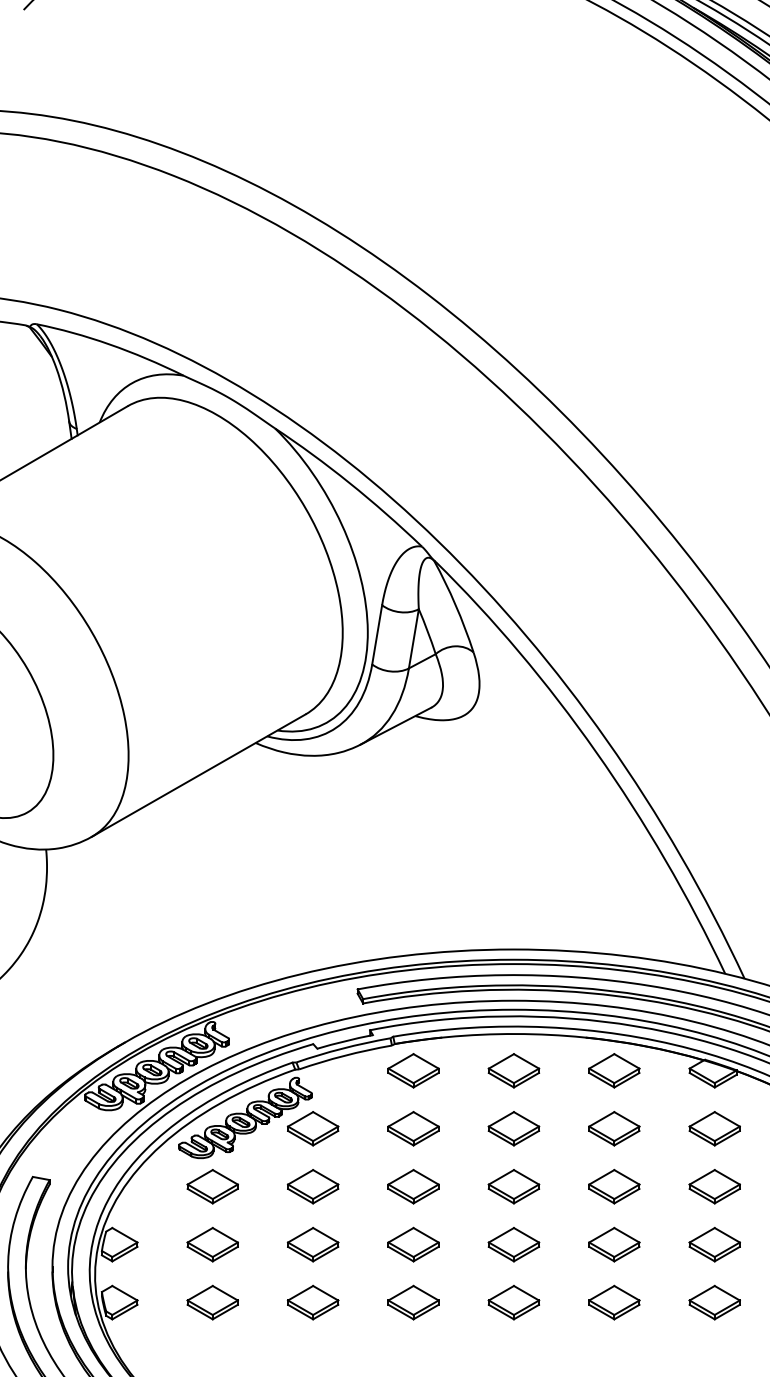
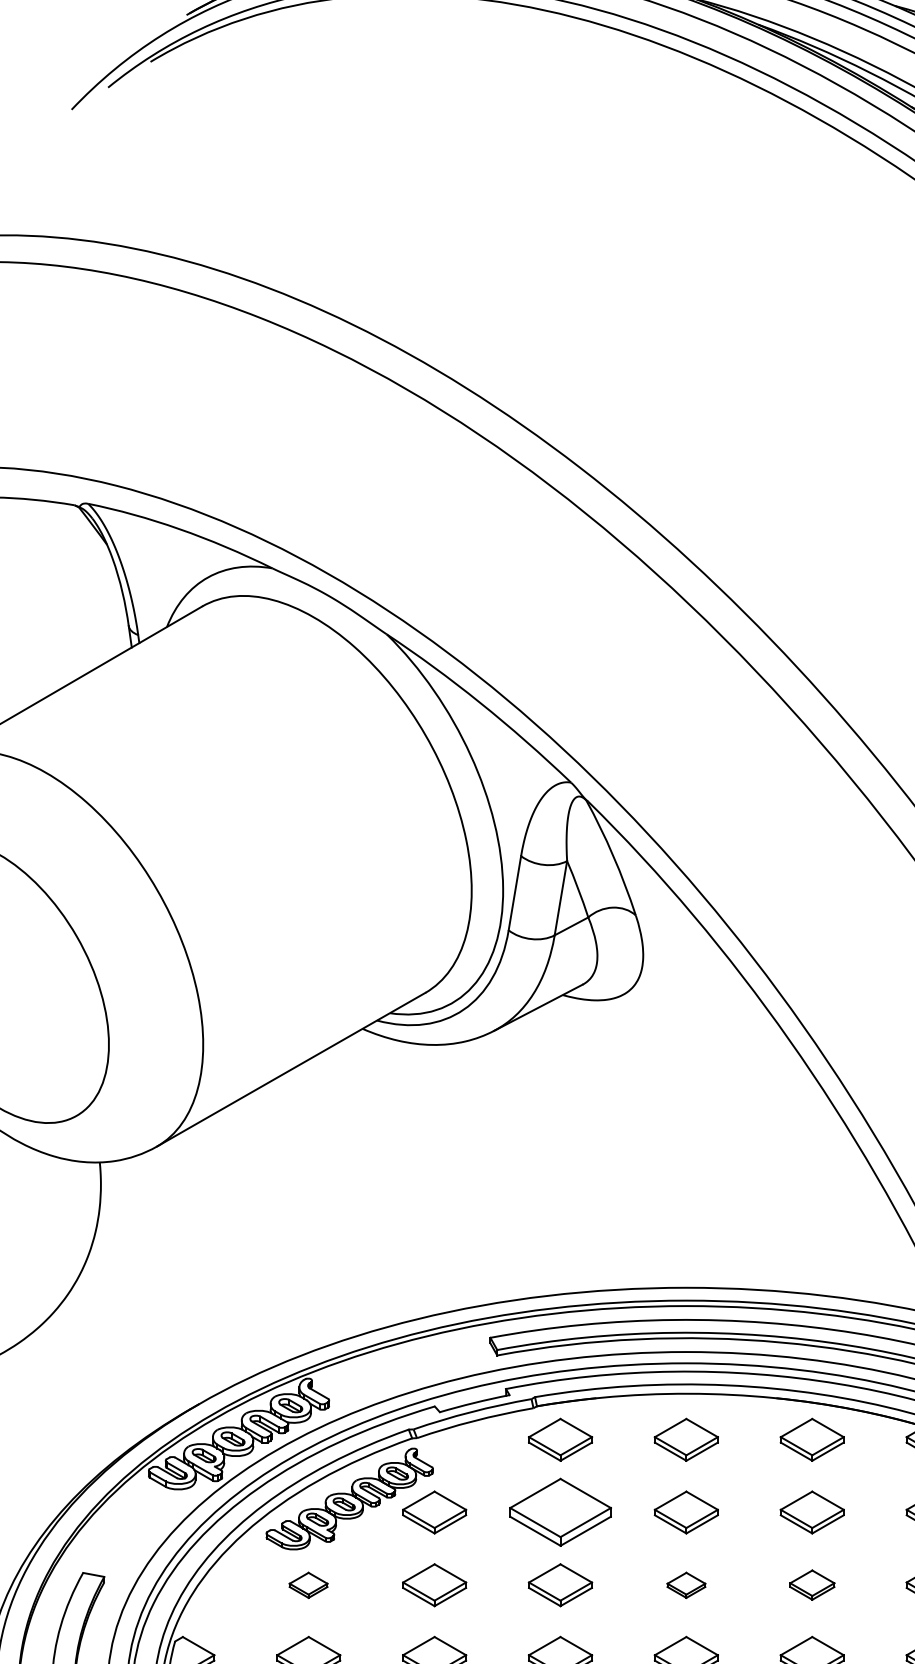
part: (413, 1128) -> (560, 1512), size x1.6
part: (212, 1186) -> (308, 1584), size x0.6
part: (513, 1186) -> (685, 1584), size x0.6
part: (614, 1186) -> (812, 1584), size x0.7

